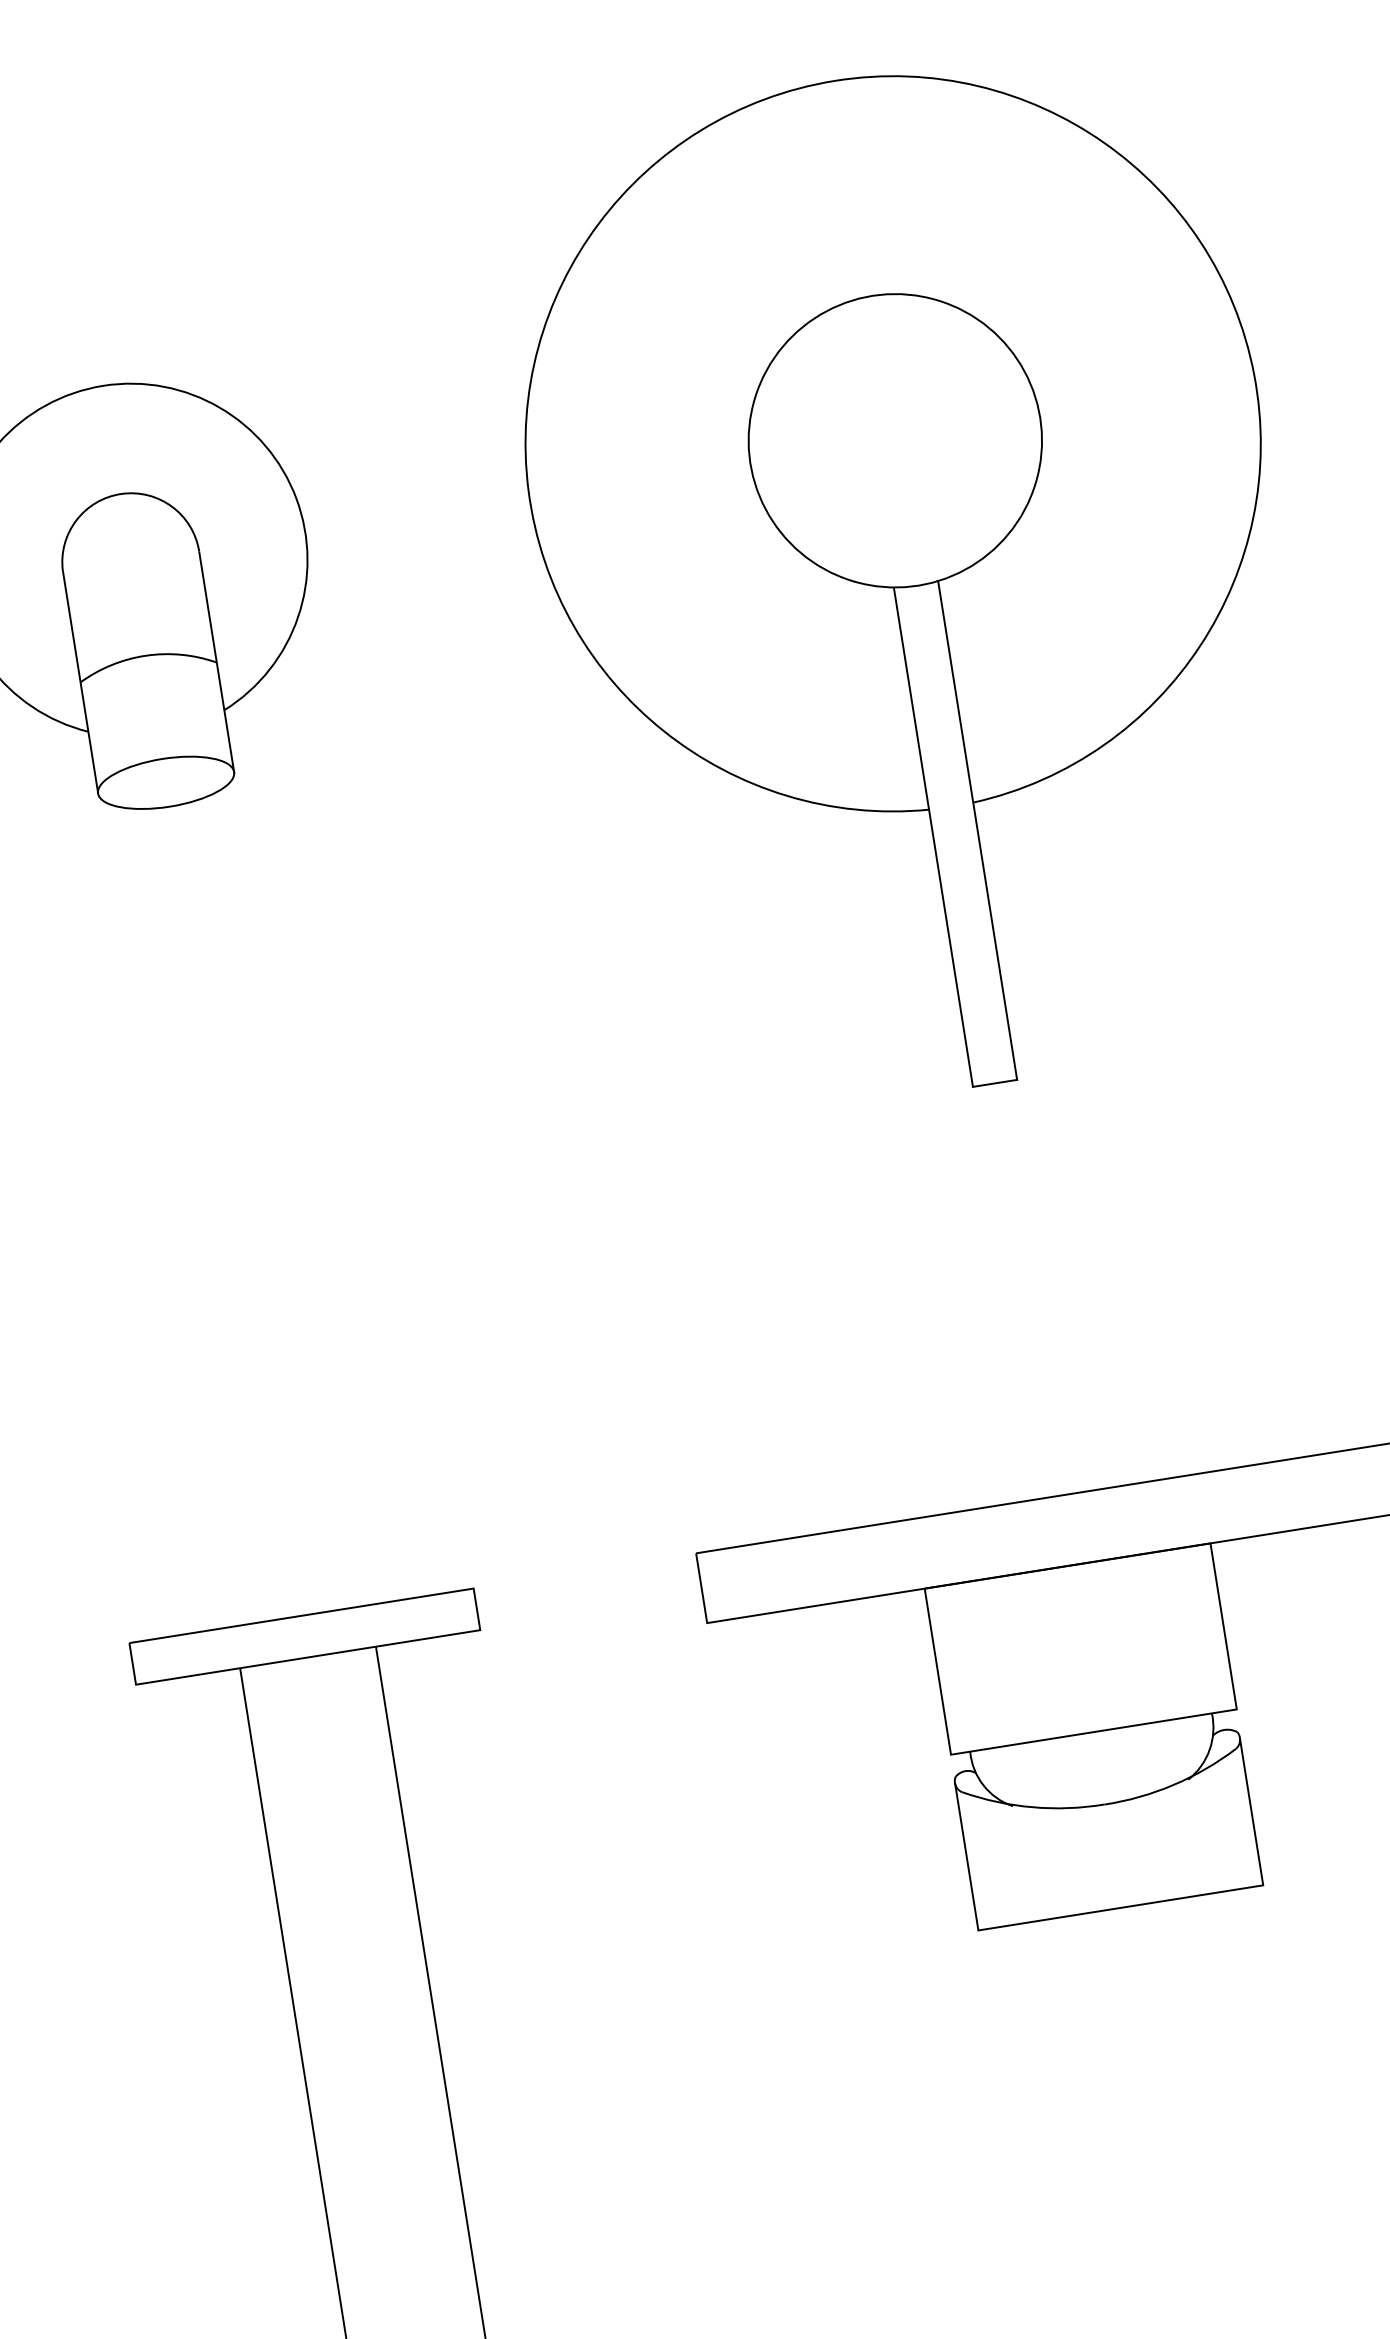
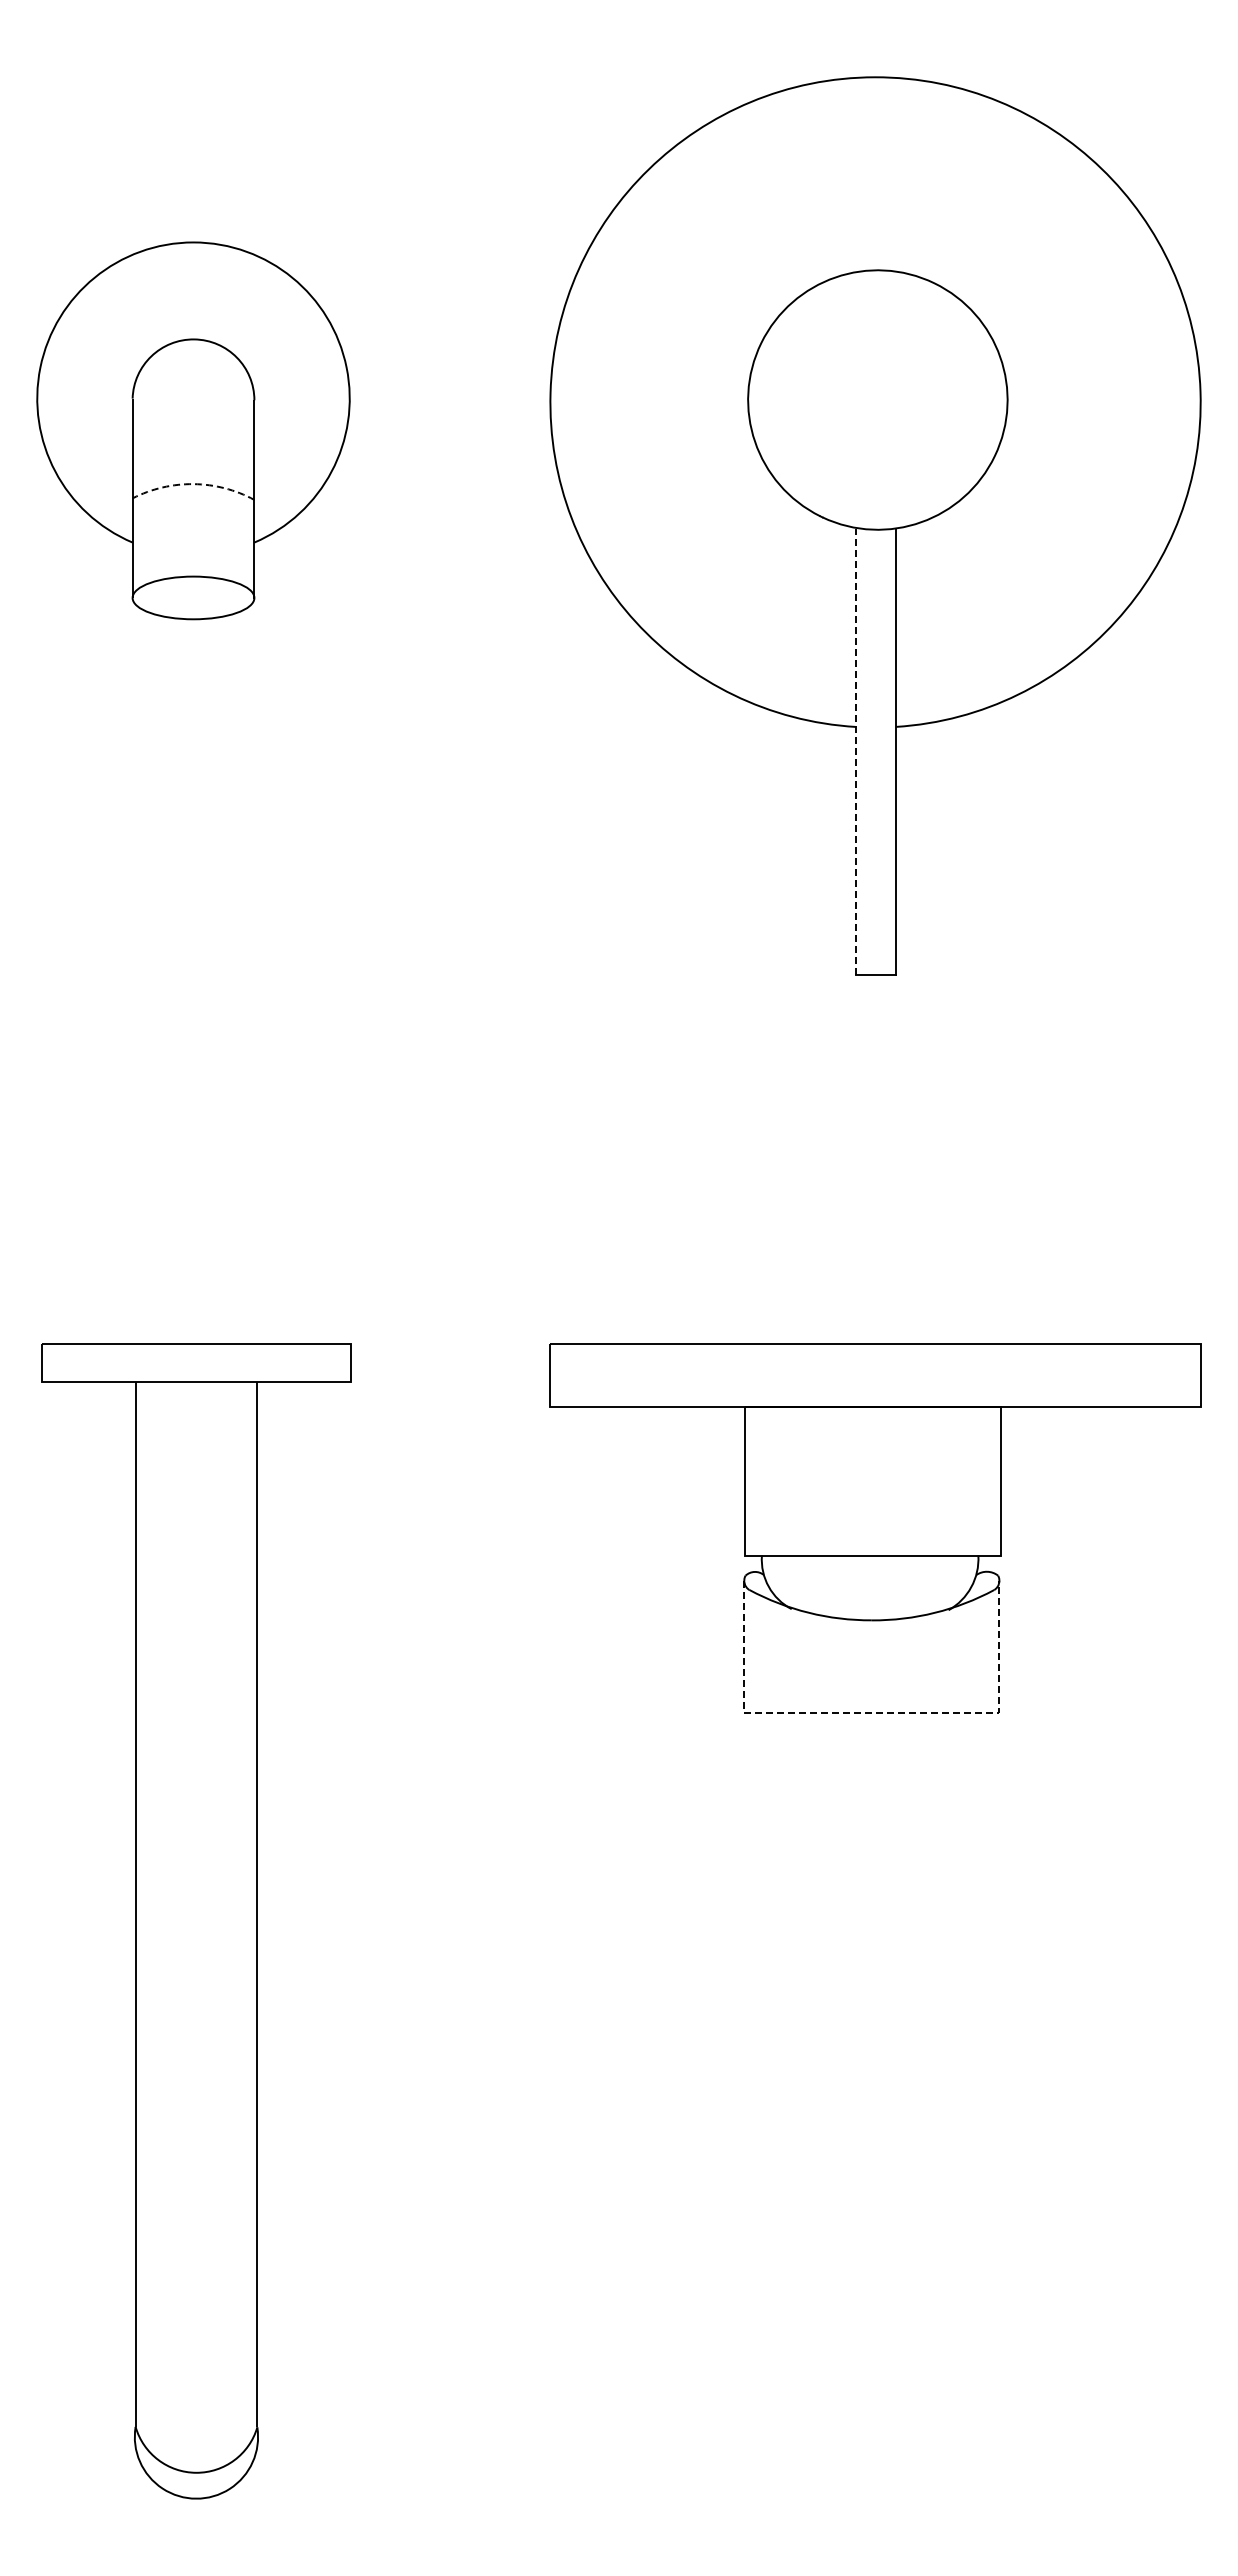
arc: (146, 656) -> (193, 484), solid -> dashed
line: (933, 837) -> (856, 751), solid -> dashed
line: (1120, 1907) -> (871, 1712), solid -> dashed

